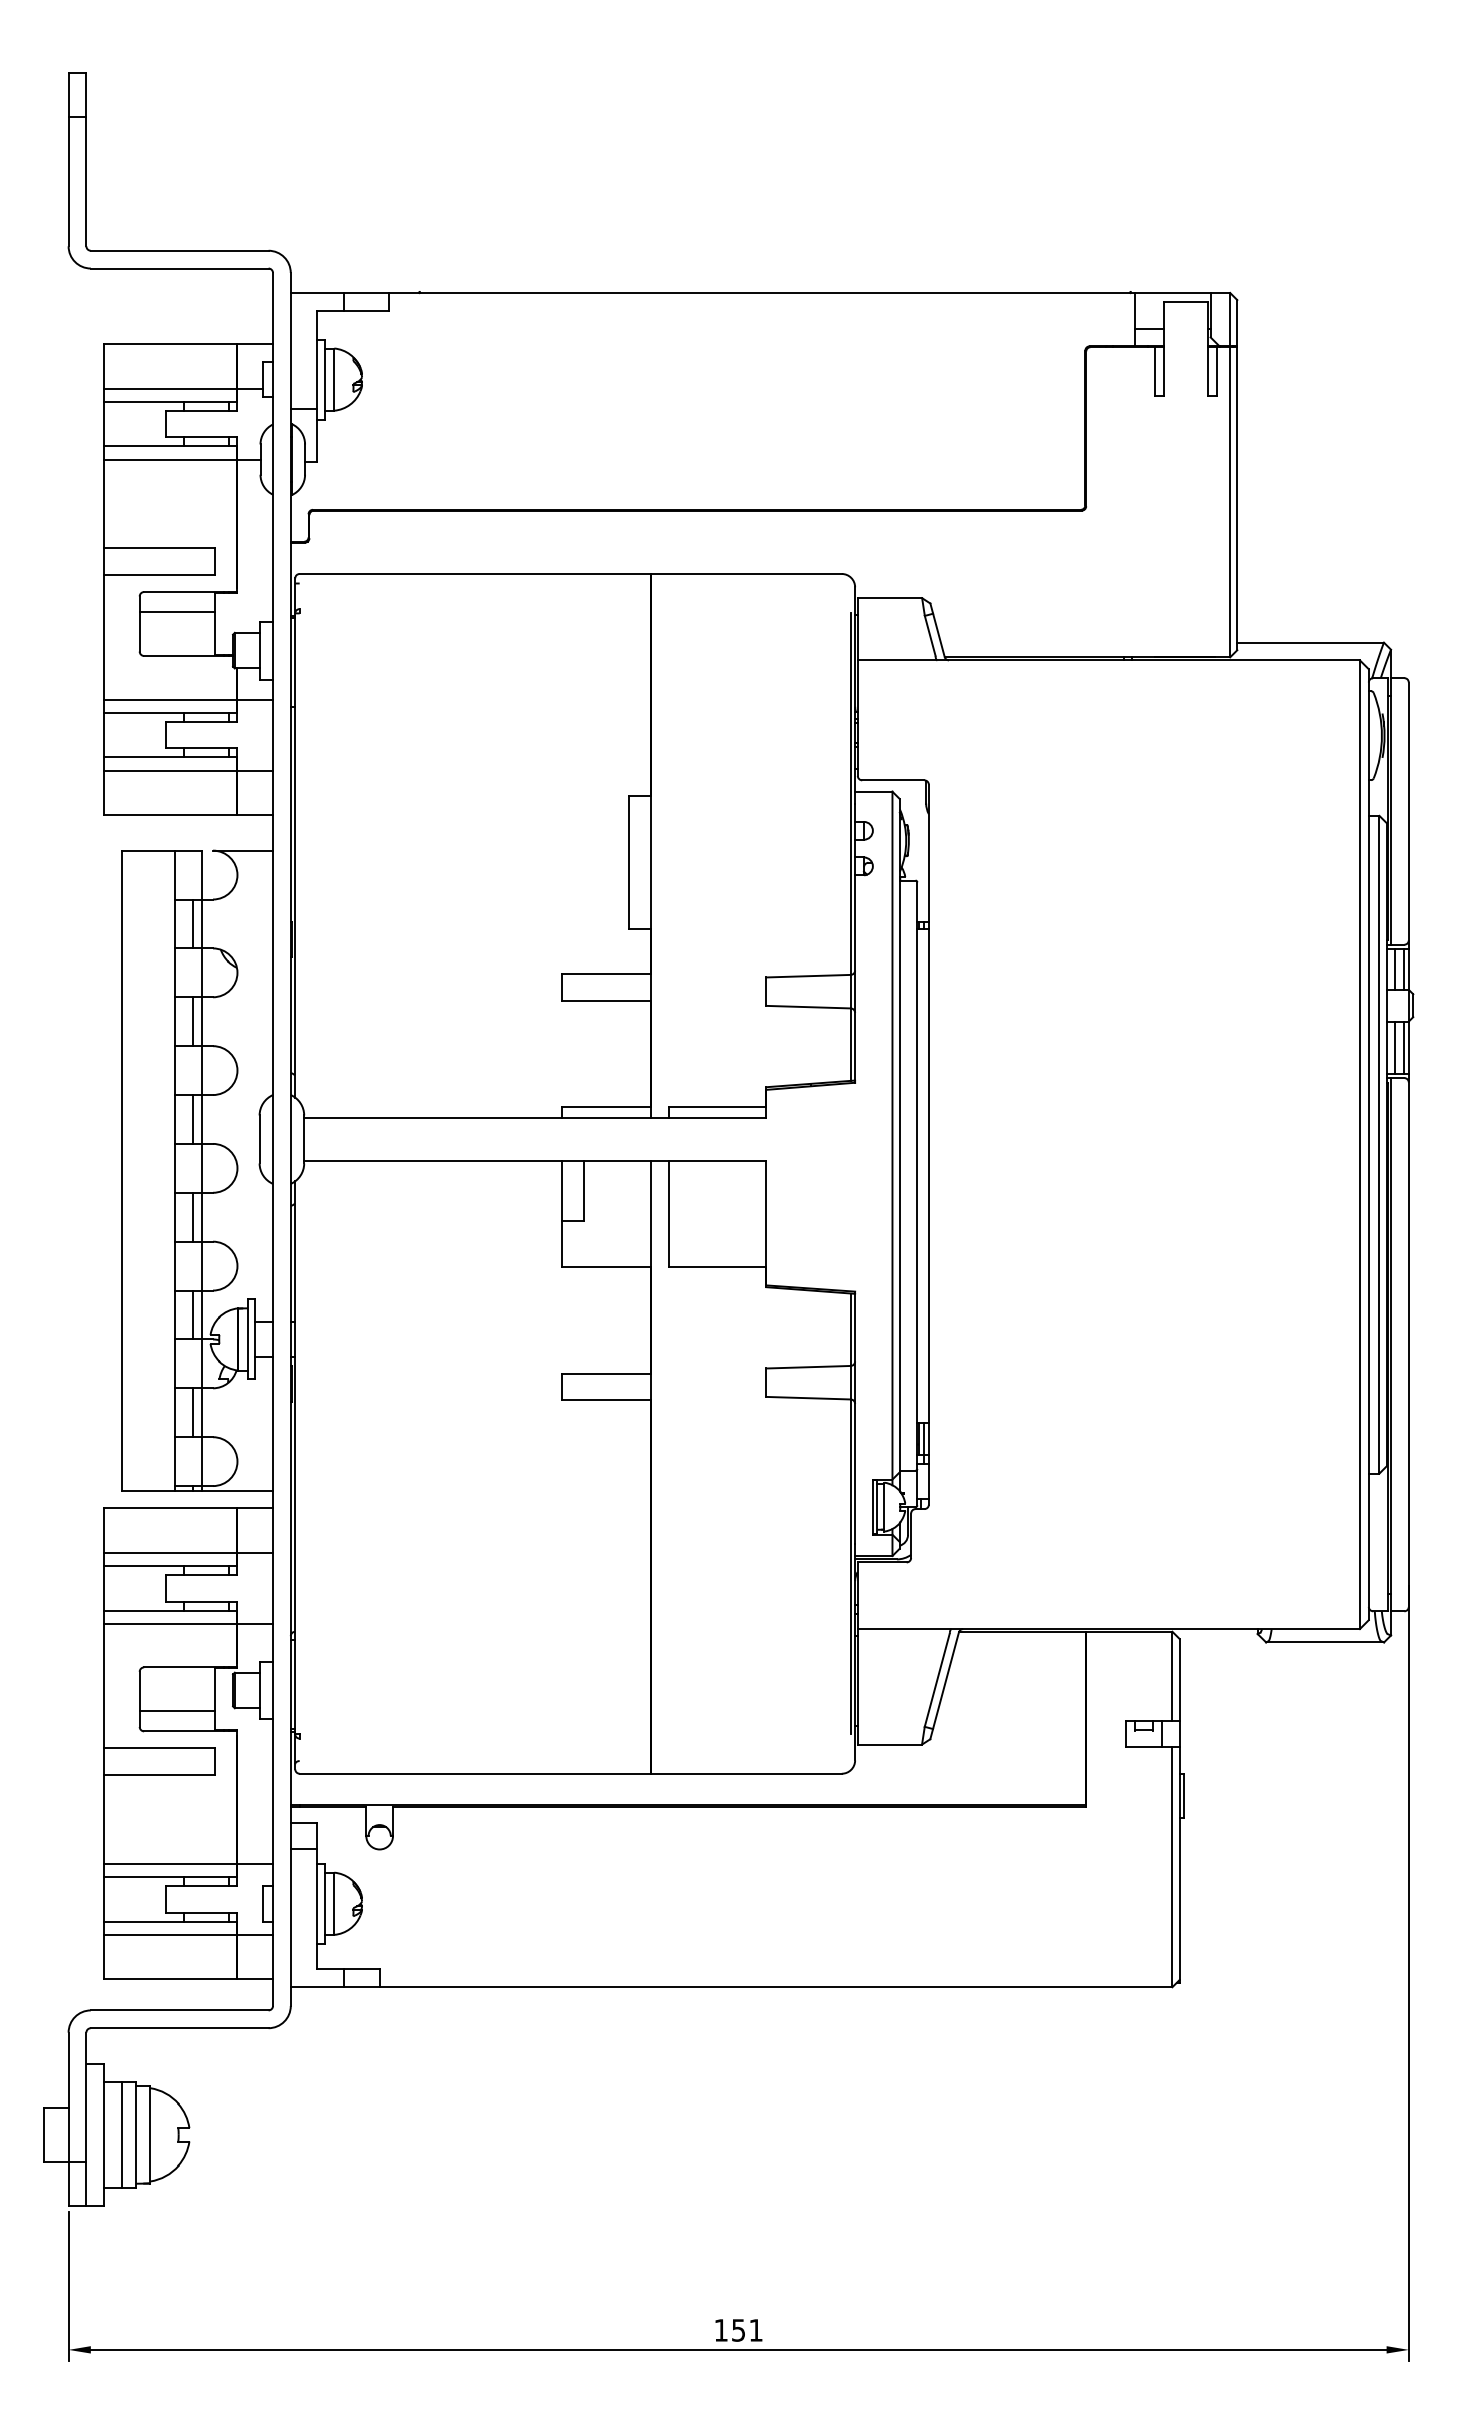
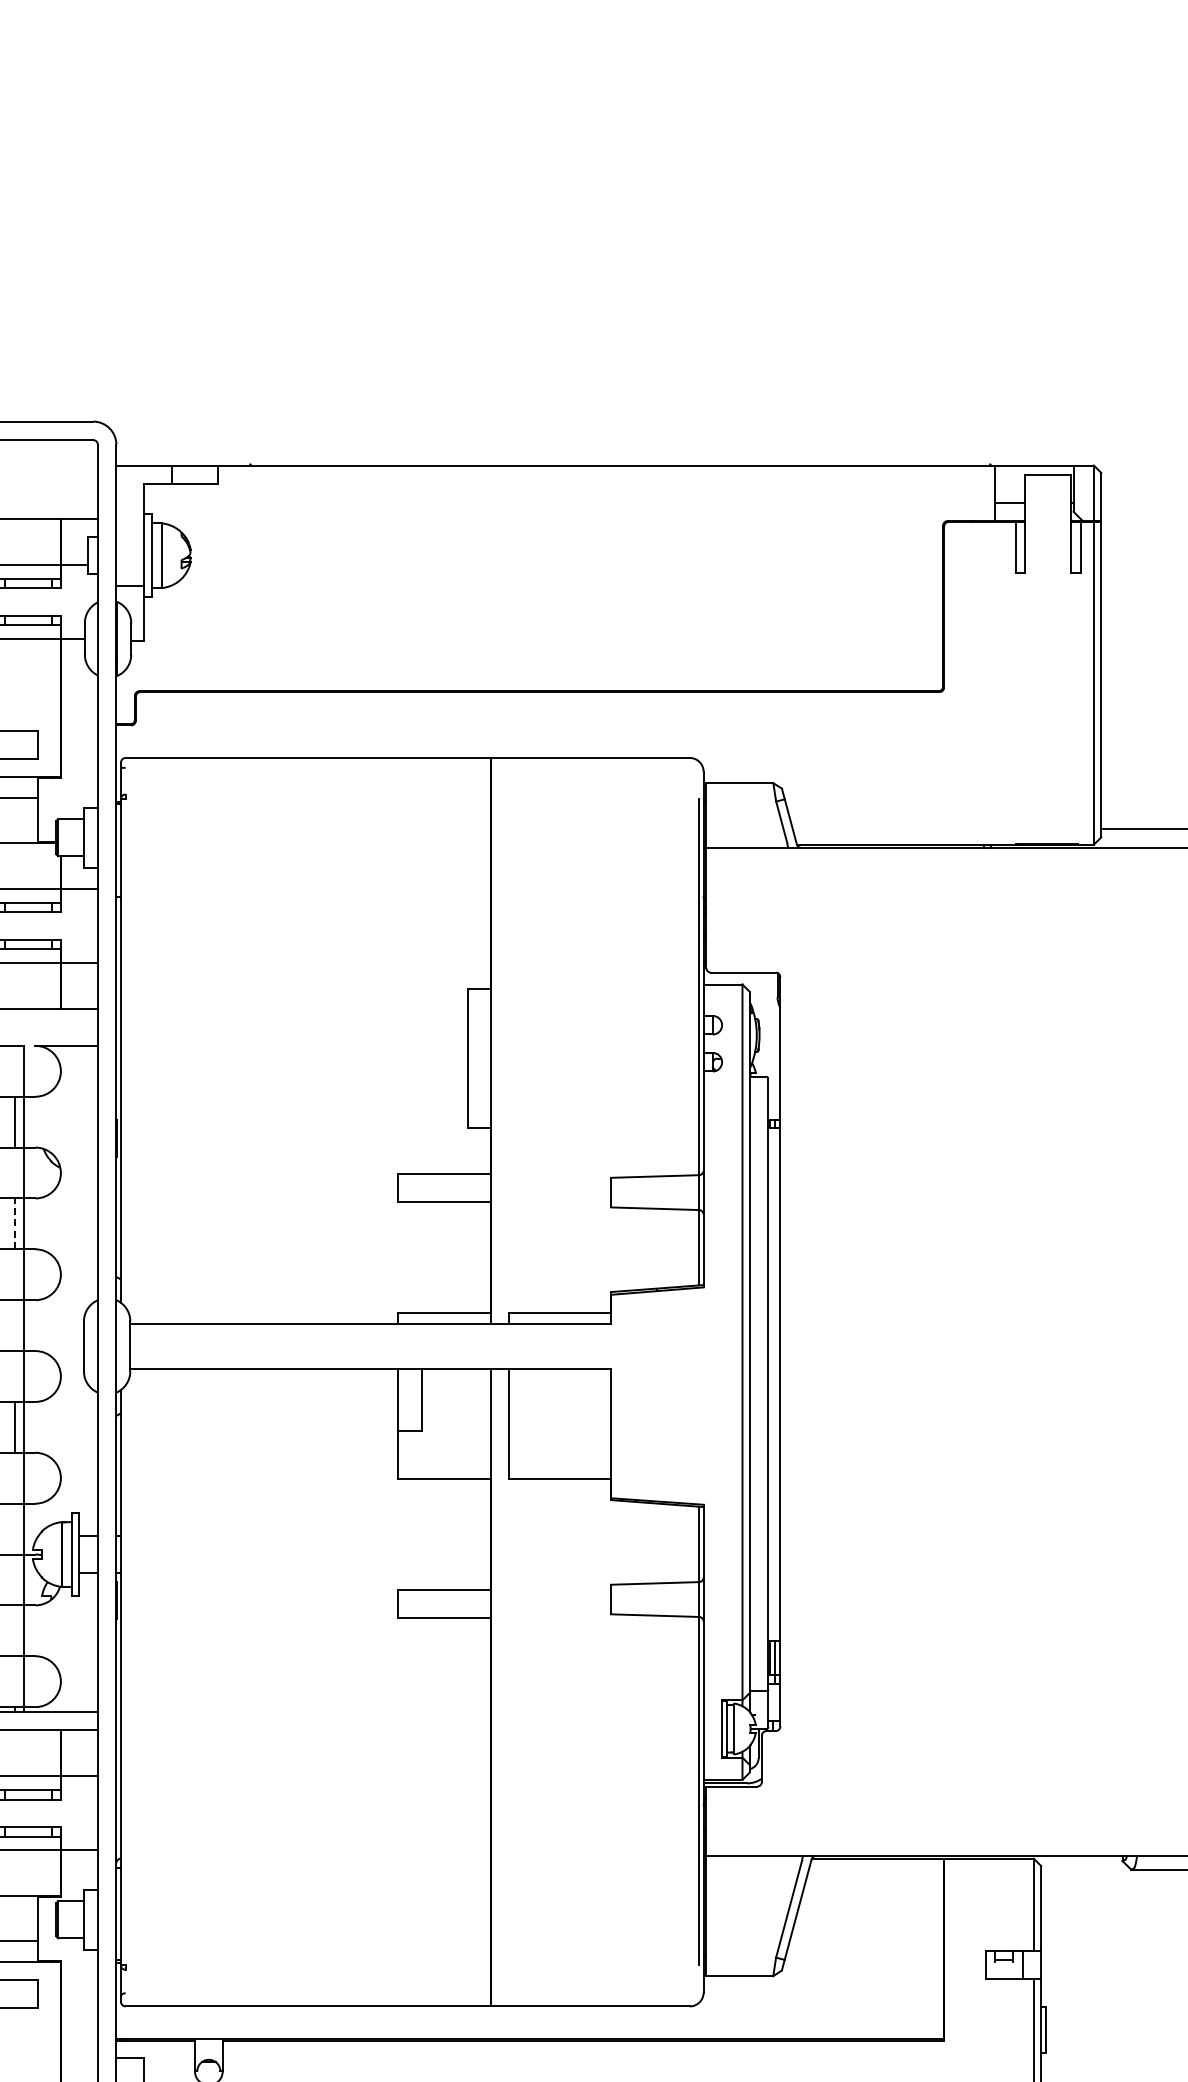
line: (193, 1021) -> (15, 1223), solid -> dashed
line: (193, 1119) -> (15, 1325), removed
line: (193, 1314) -> (15, 1528), removed
line: (193, 1412) -> (15, 1630), removed

